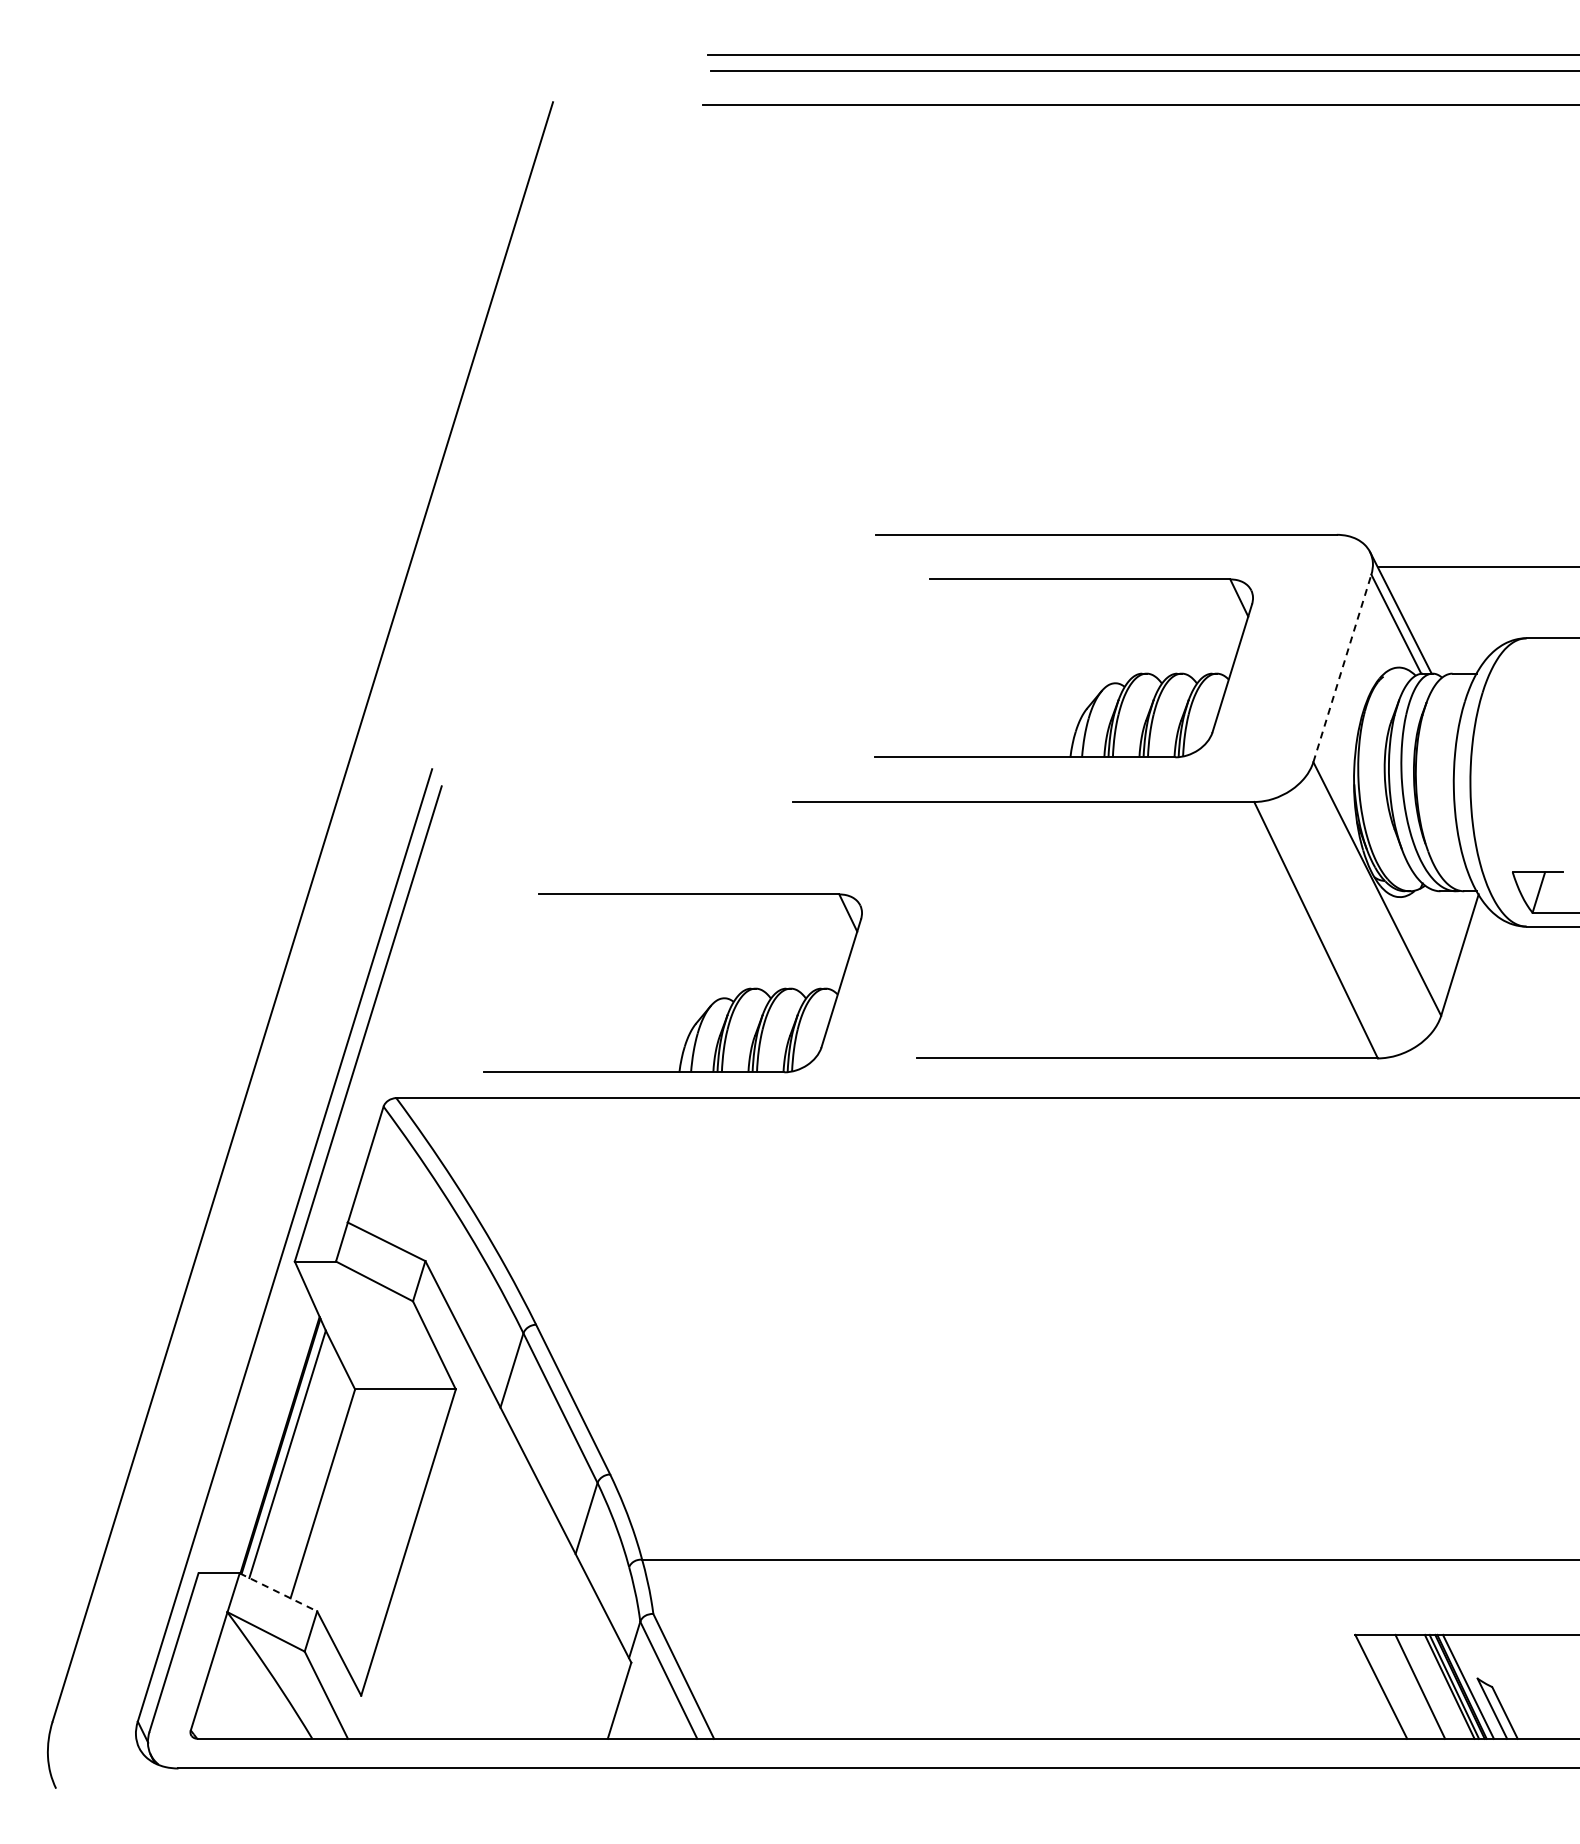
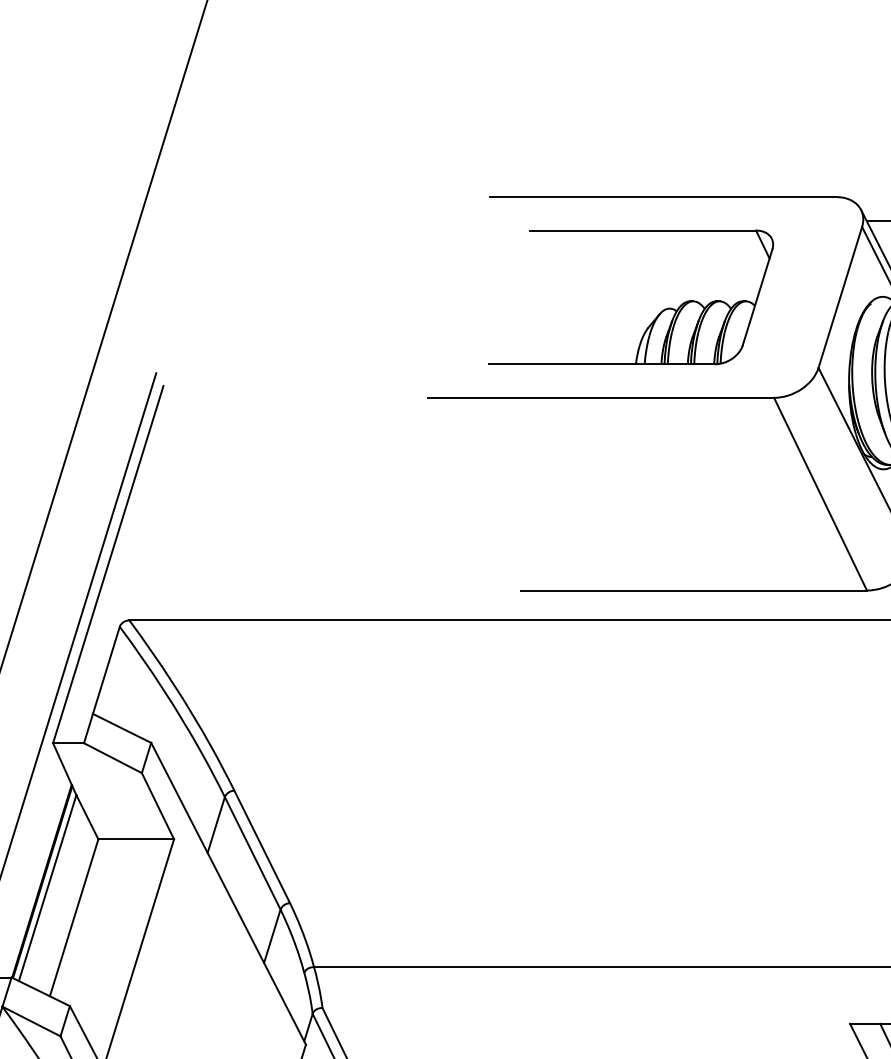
line: (1342, 667) -> (840, 296), dashed -> solid
part: (704, 1011) -> (360, 555), removed
line: (278, 1592) -> (40, 991), dashed -> solid

